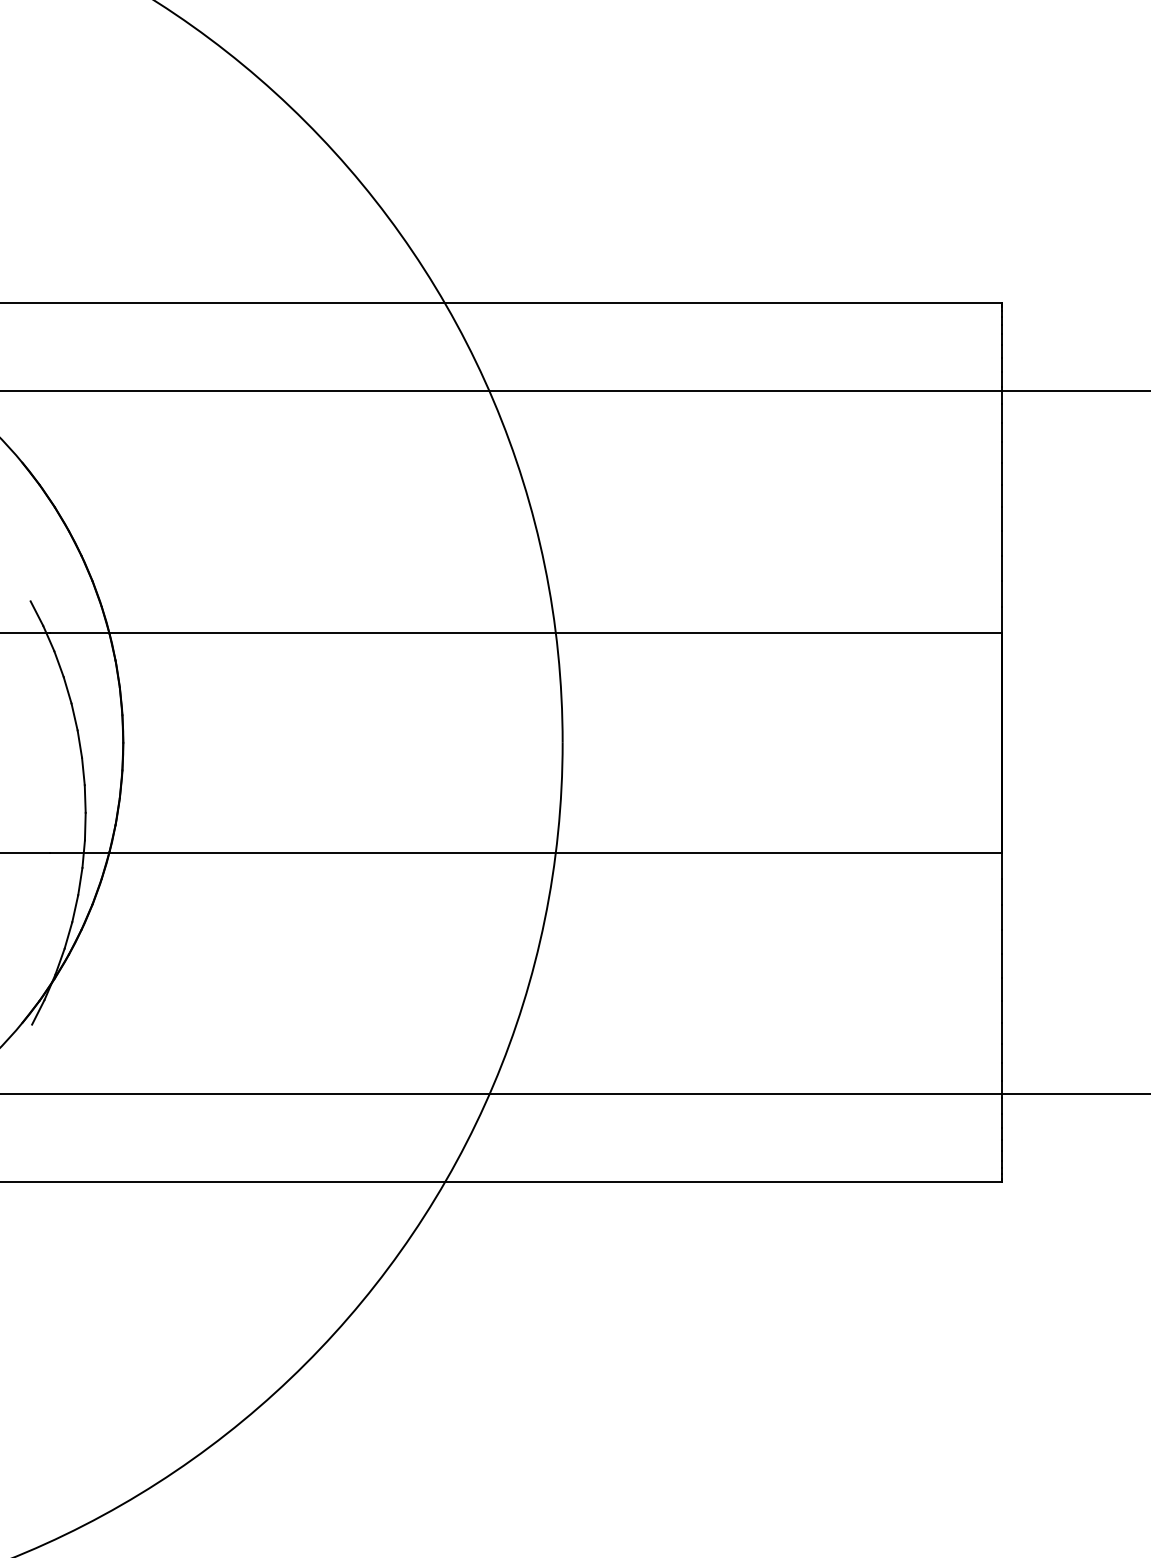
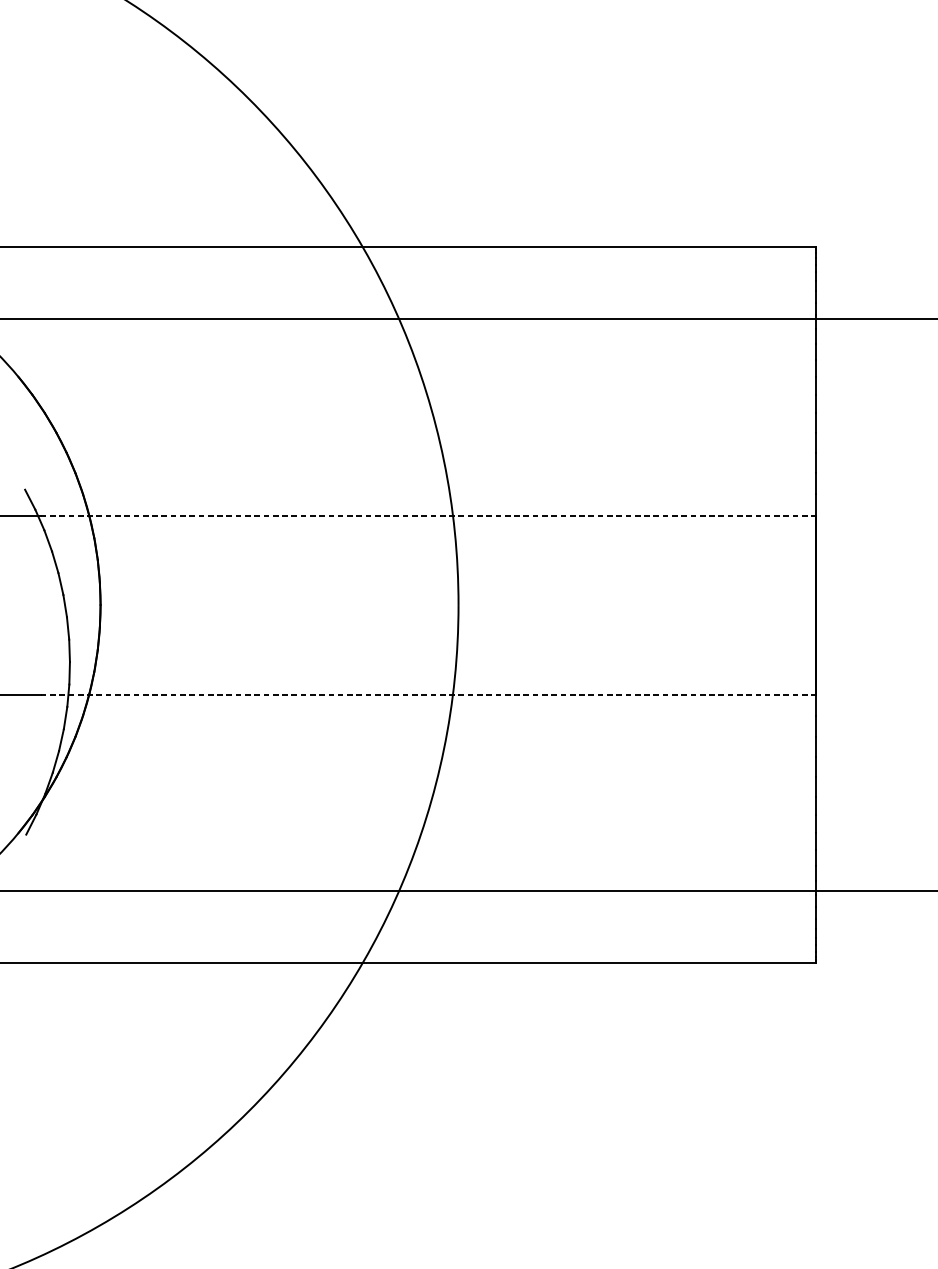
line: (526, 633) -> (429, 515), solid -> dashed
line: (526, 852) -> (429, 694), solid -> dashed

